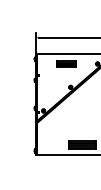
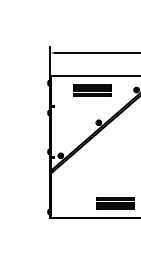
part: (66, 64) -> (92, 90), size x1.43

